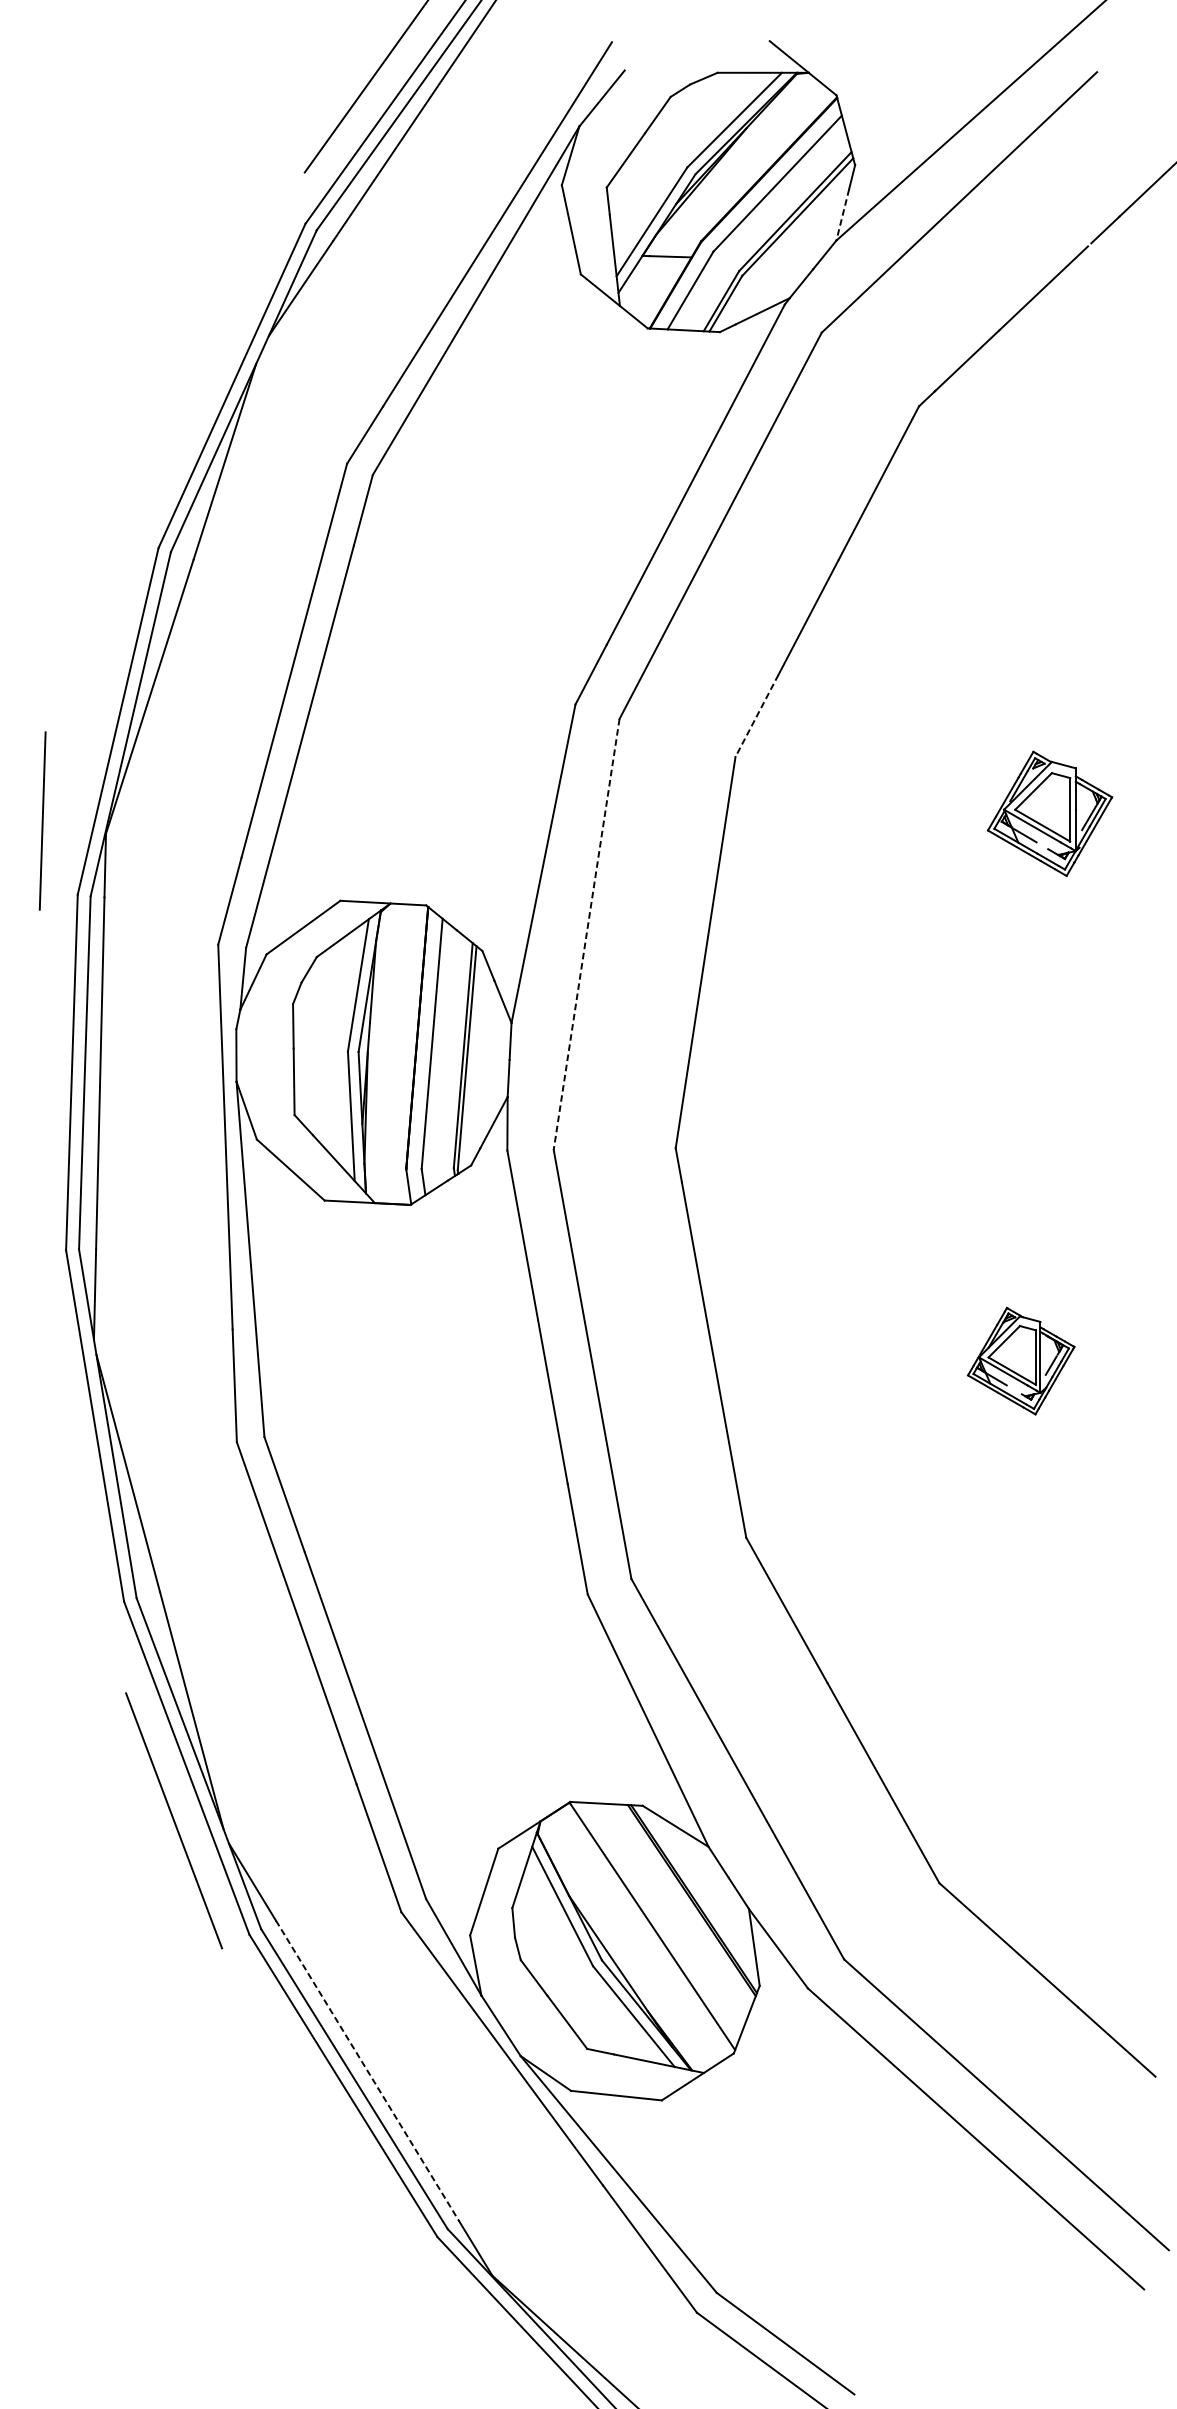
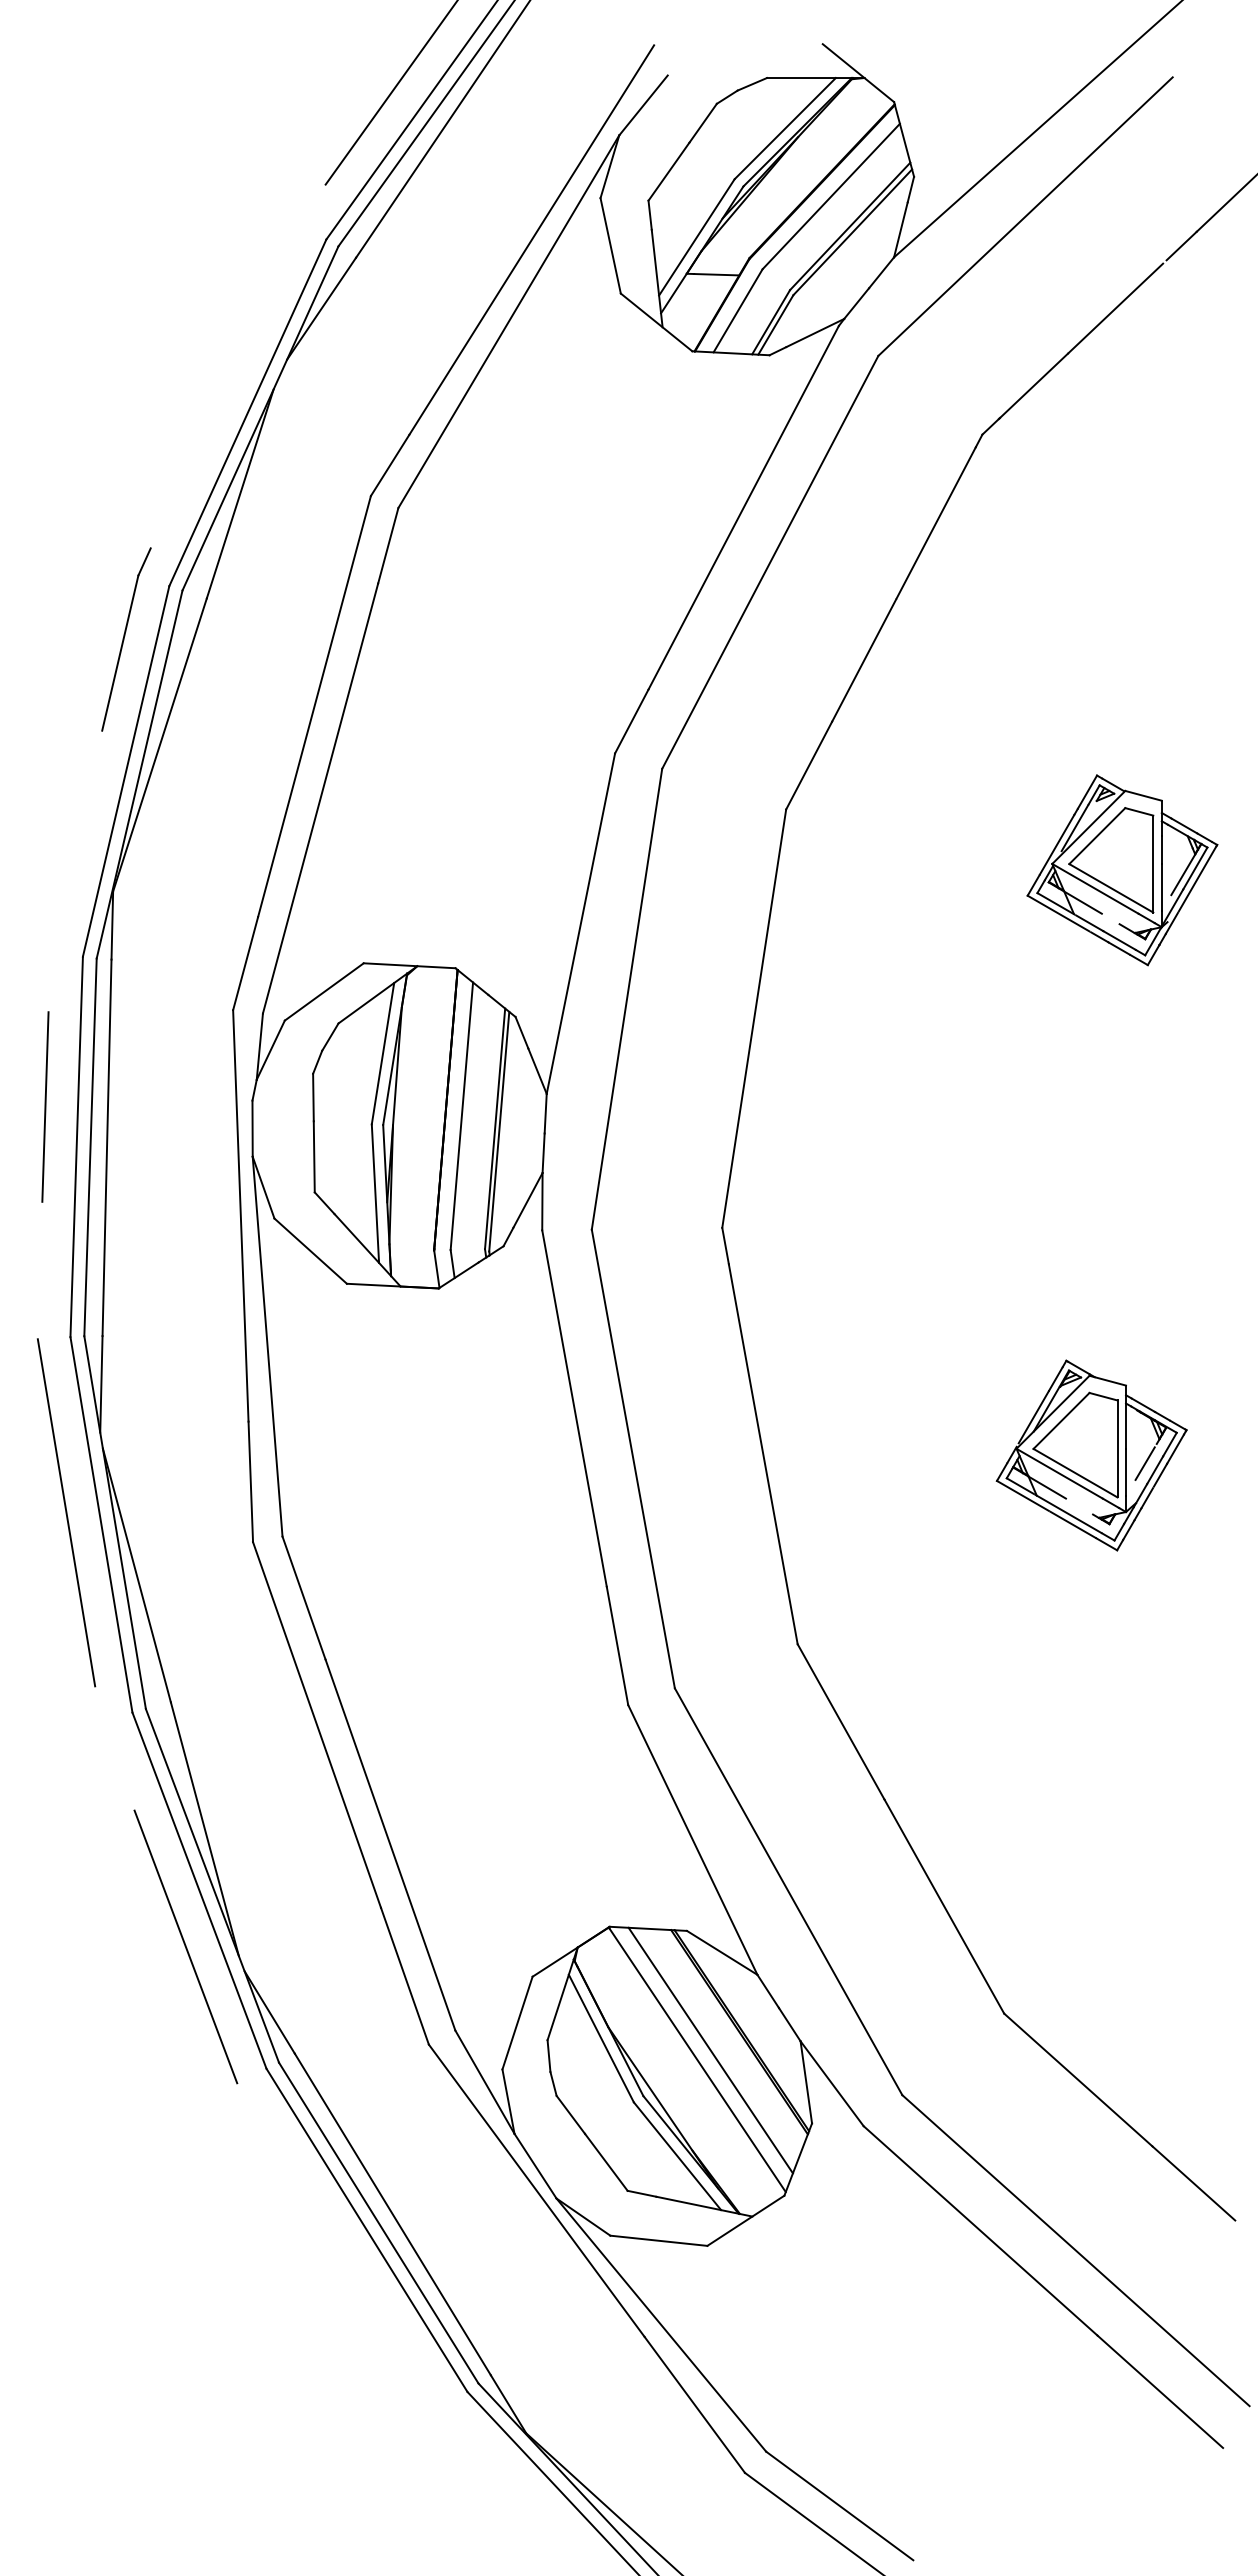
line: (842, 215) -> (900, 230), dashed -> solid
part: (118, 597) -> (126, 639), added
line: (757, 715) -> (809, 765), dashed -> solid
part: (1050, 814) -> (1122, 870), size x1.43
line: (42, 820) -> (45, 1106), moved
line: (586, 934) -> (626, 999), dashed -> solid
part: (1021, 1361) -> (1091, 1455), size x1.67
line: (62, 1414) -> (66, 1512), added
line: (664, 1917) -> (710, 2050), added
line: (368, 2071) -> (393, 2214), dashed -> solid

